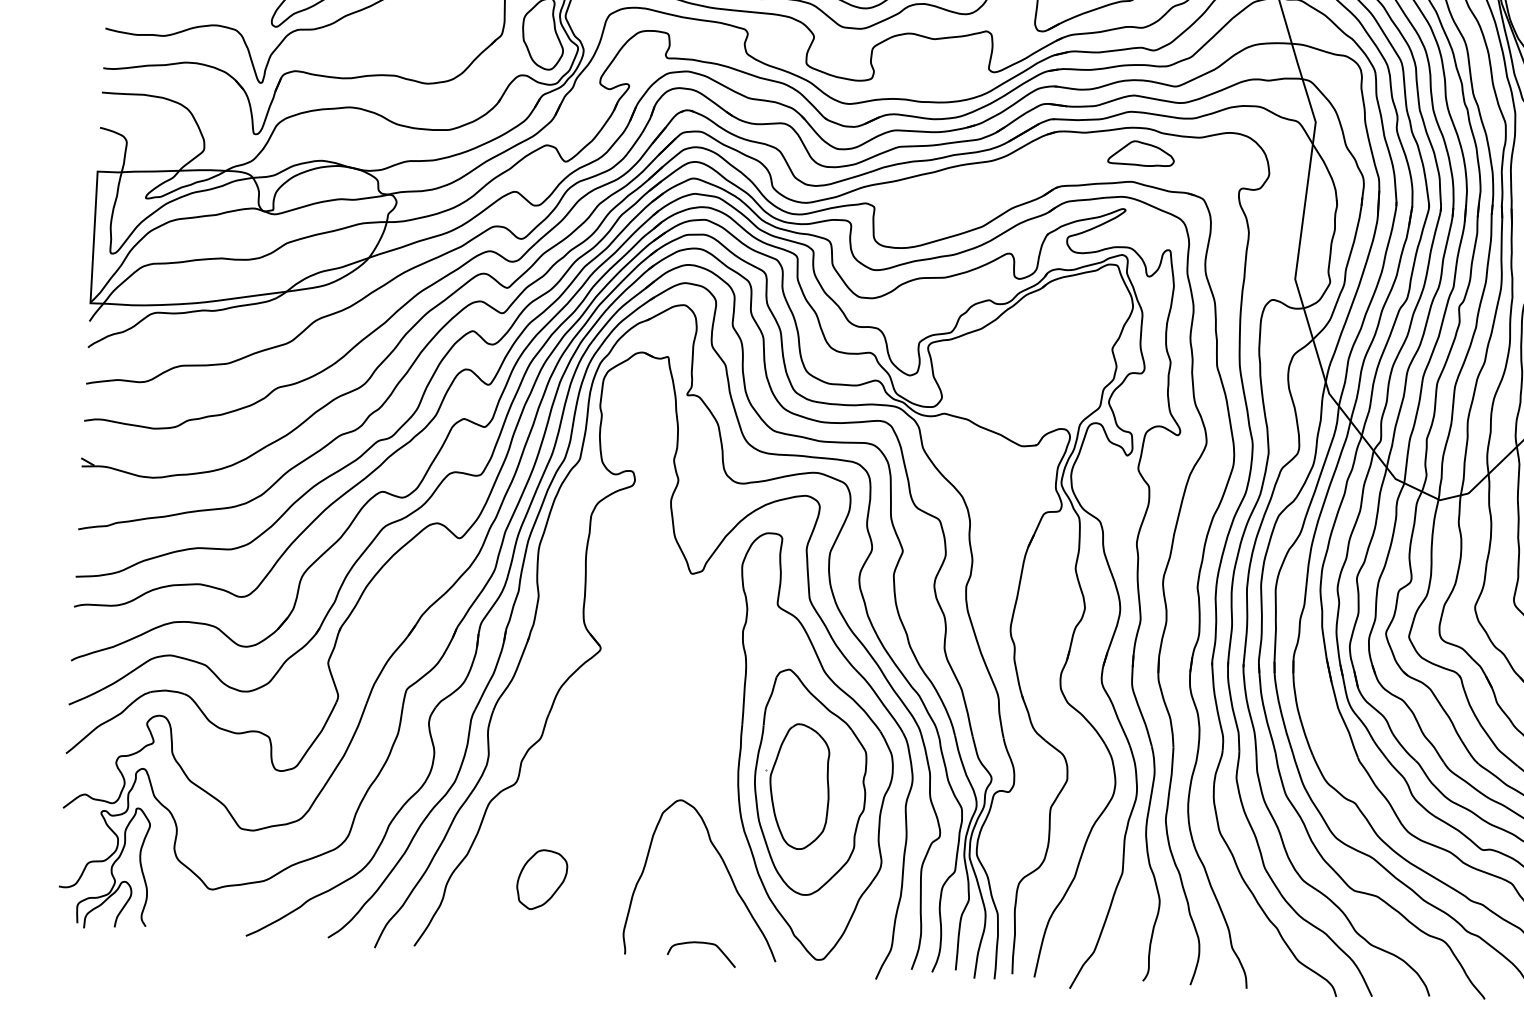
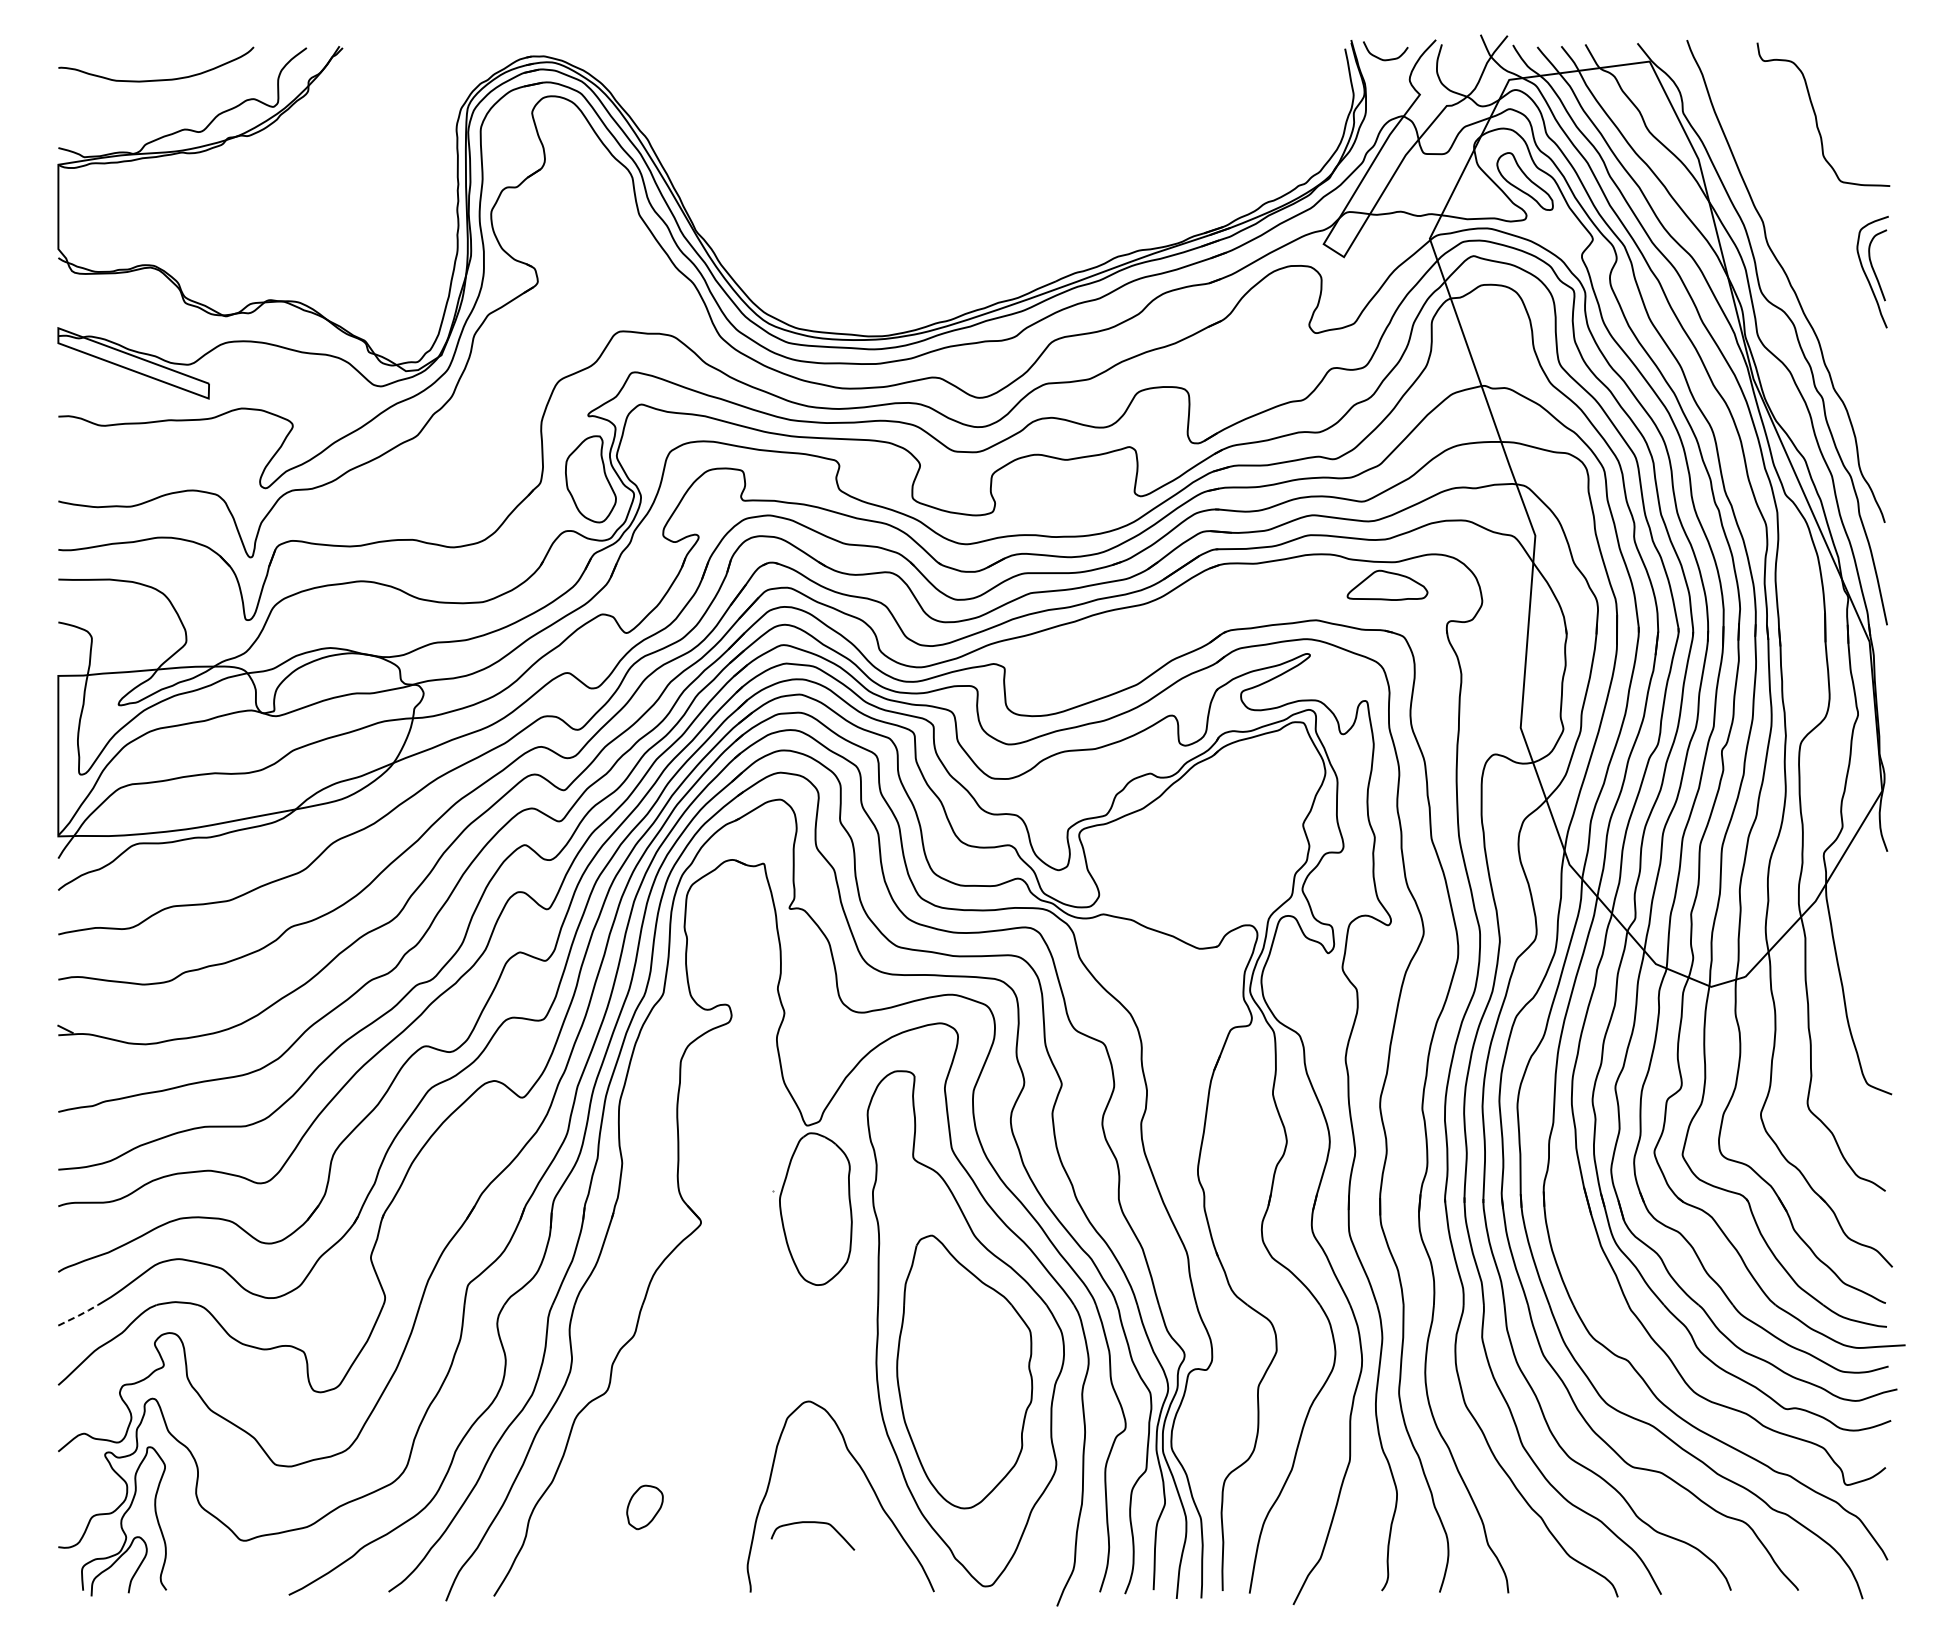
part: (1141, 152) -> (1387, 584), moved
line: (85, 697) -> (78, 1315), solid -> dashed
part: (796, 785) -> (812, 1208), moved
part: (541, 879) -> (644, 1507), size x0.6
curve: (701, 943) -> (812, 1523), moved

